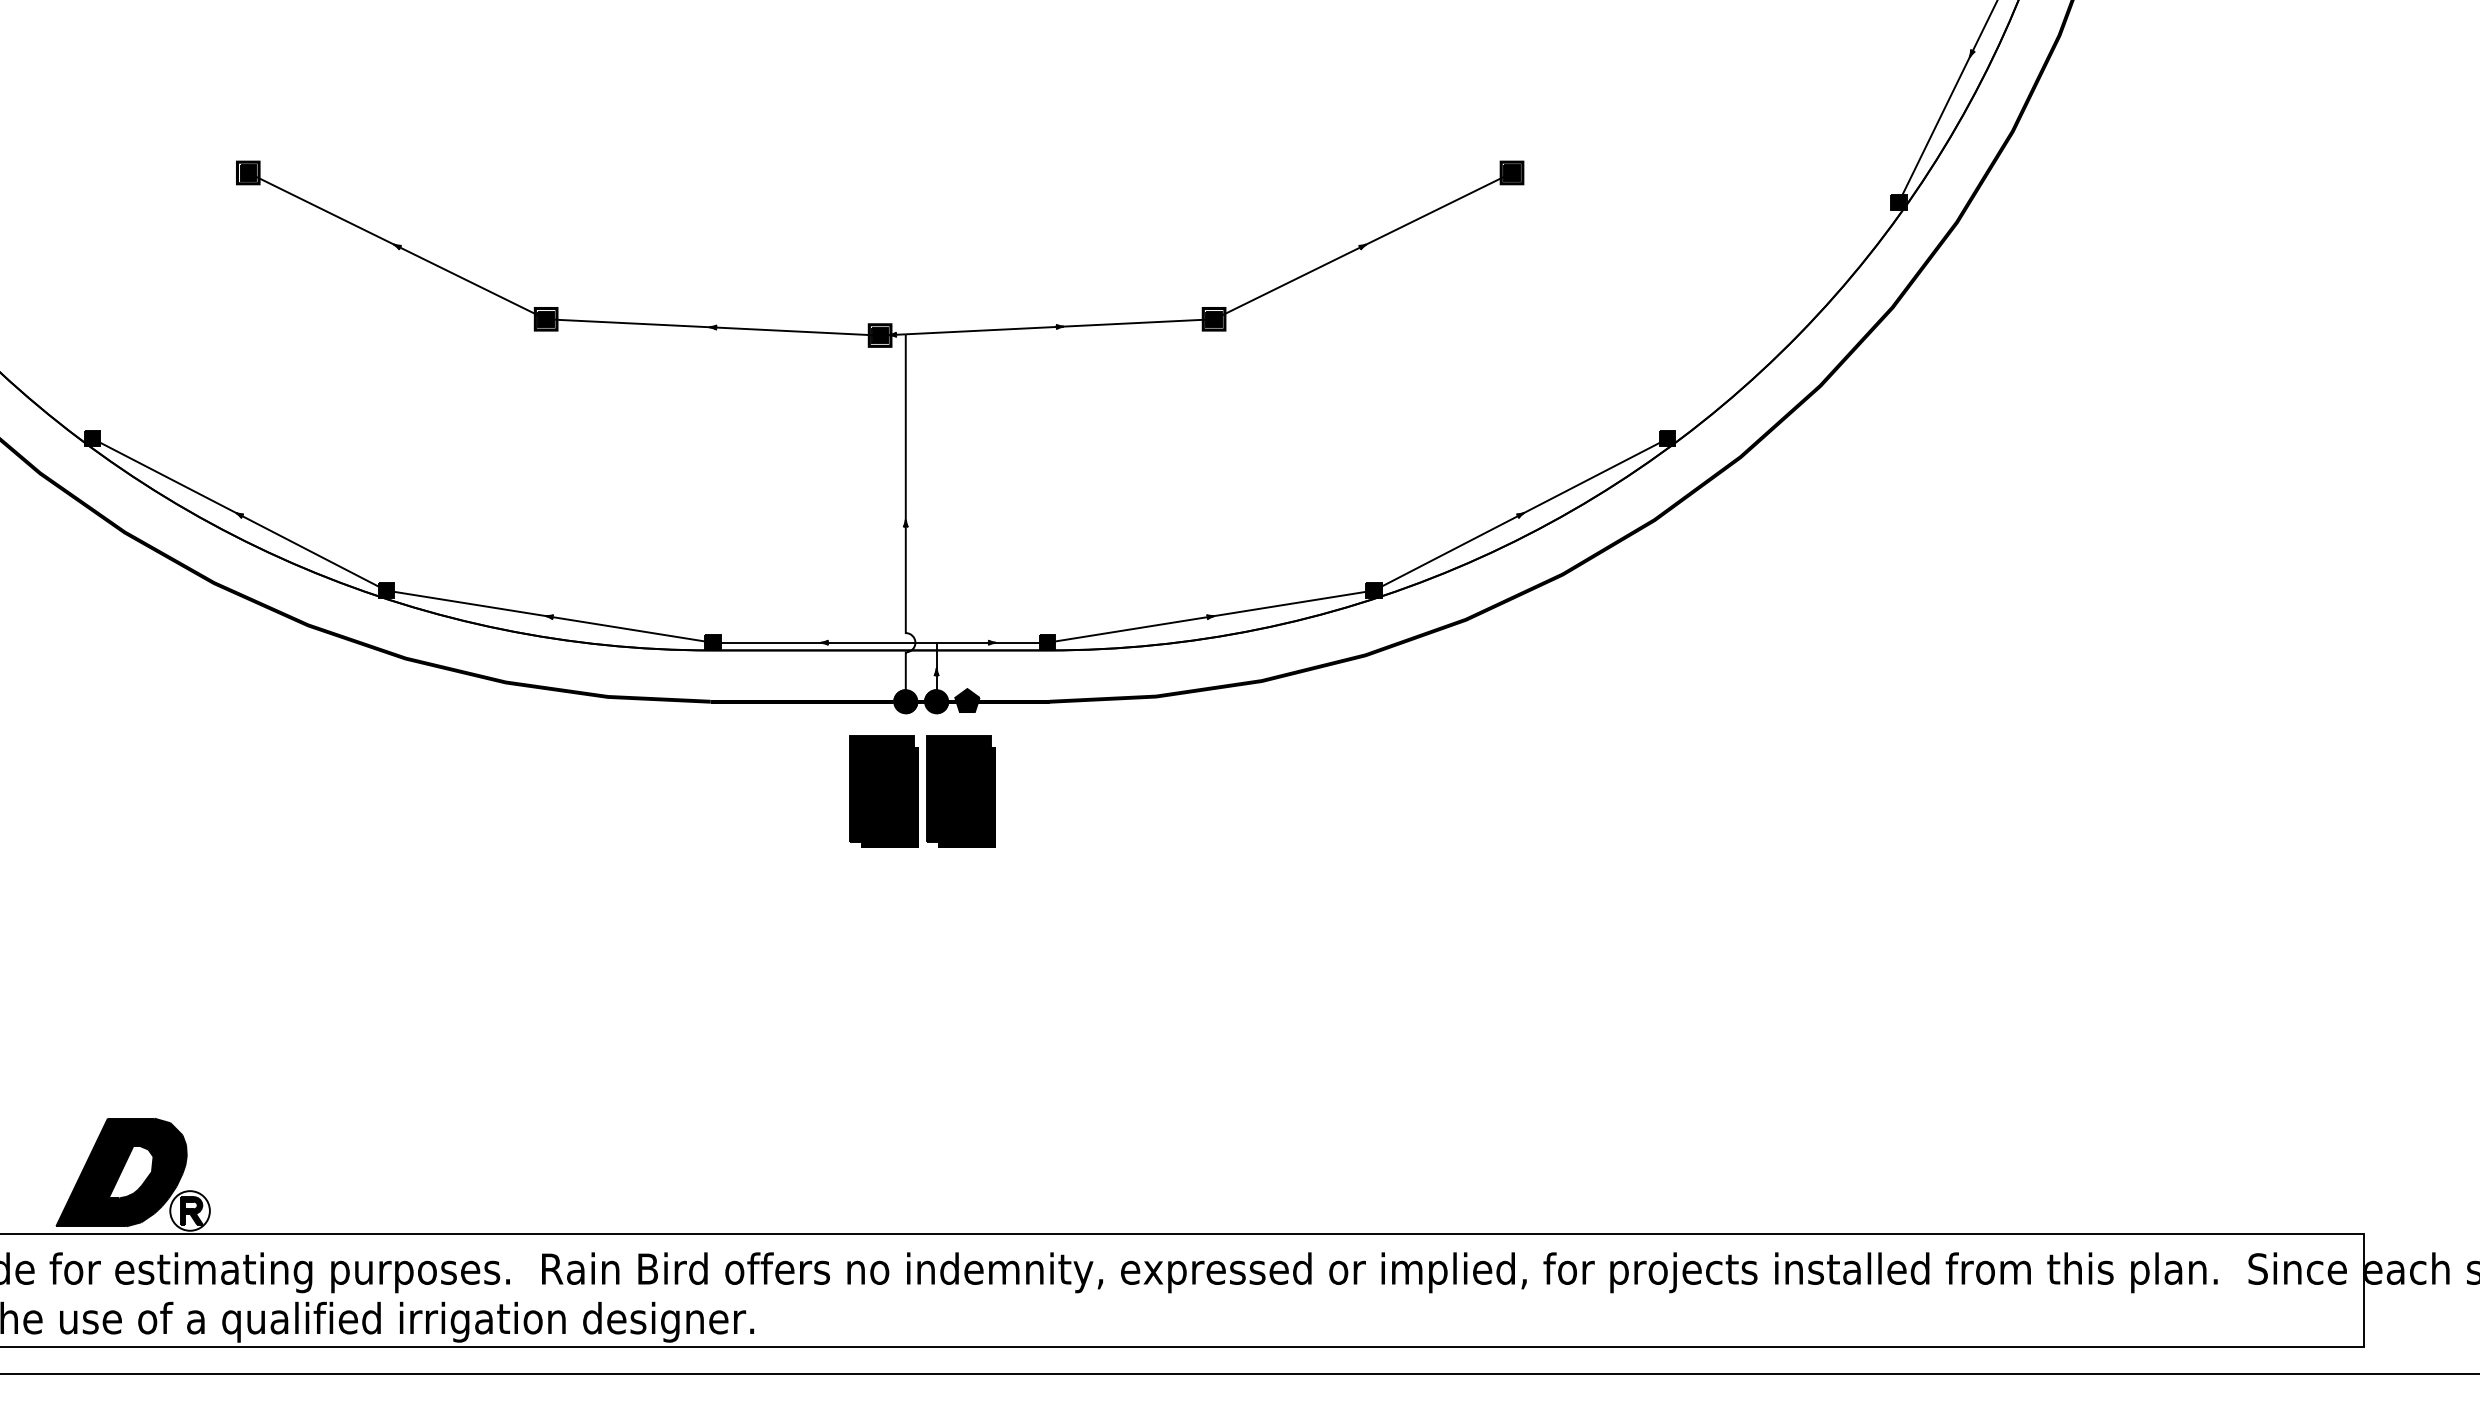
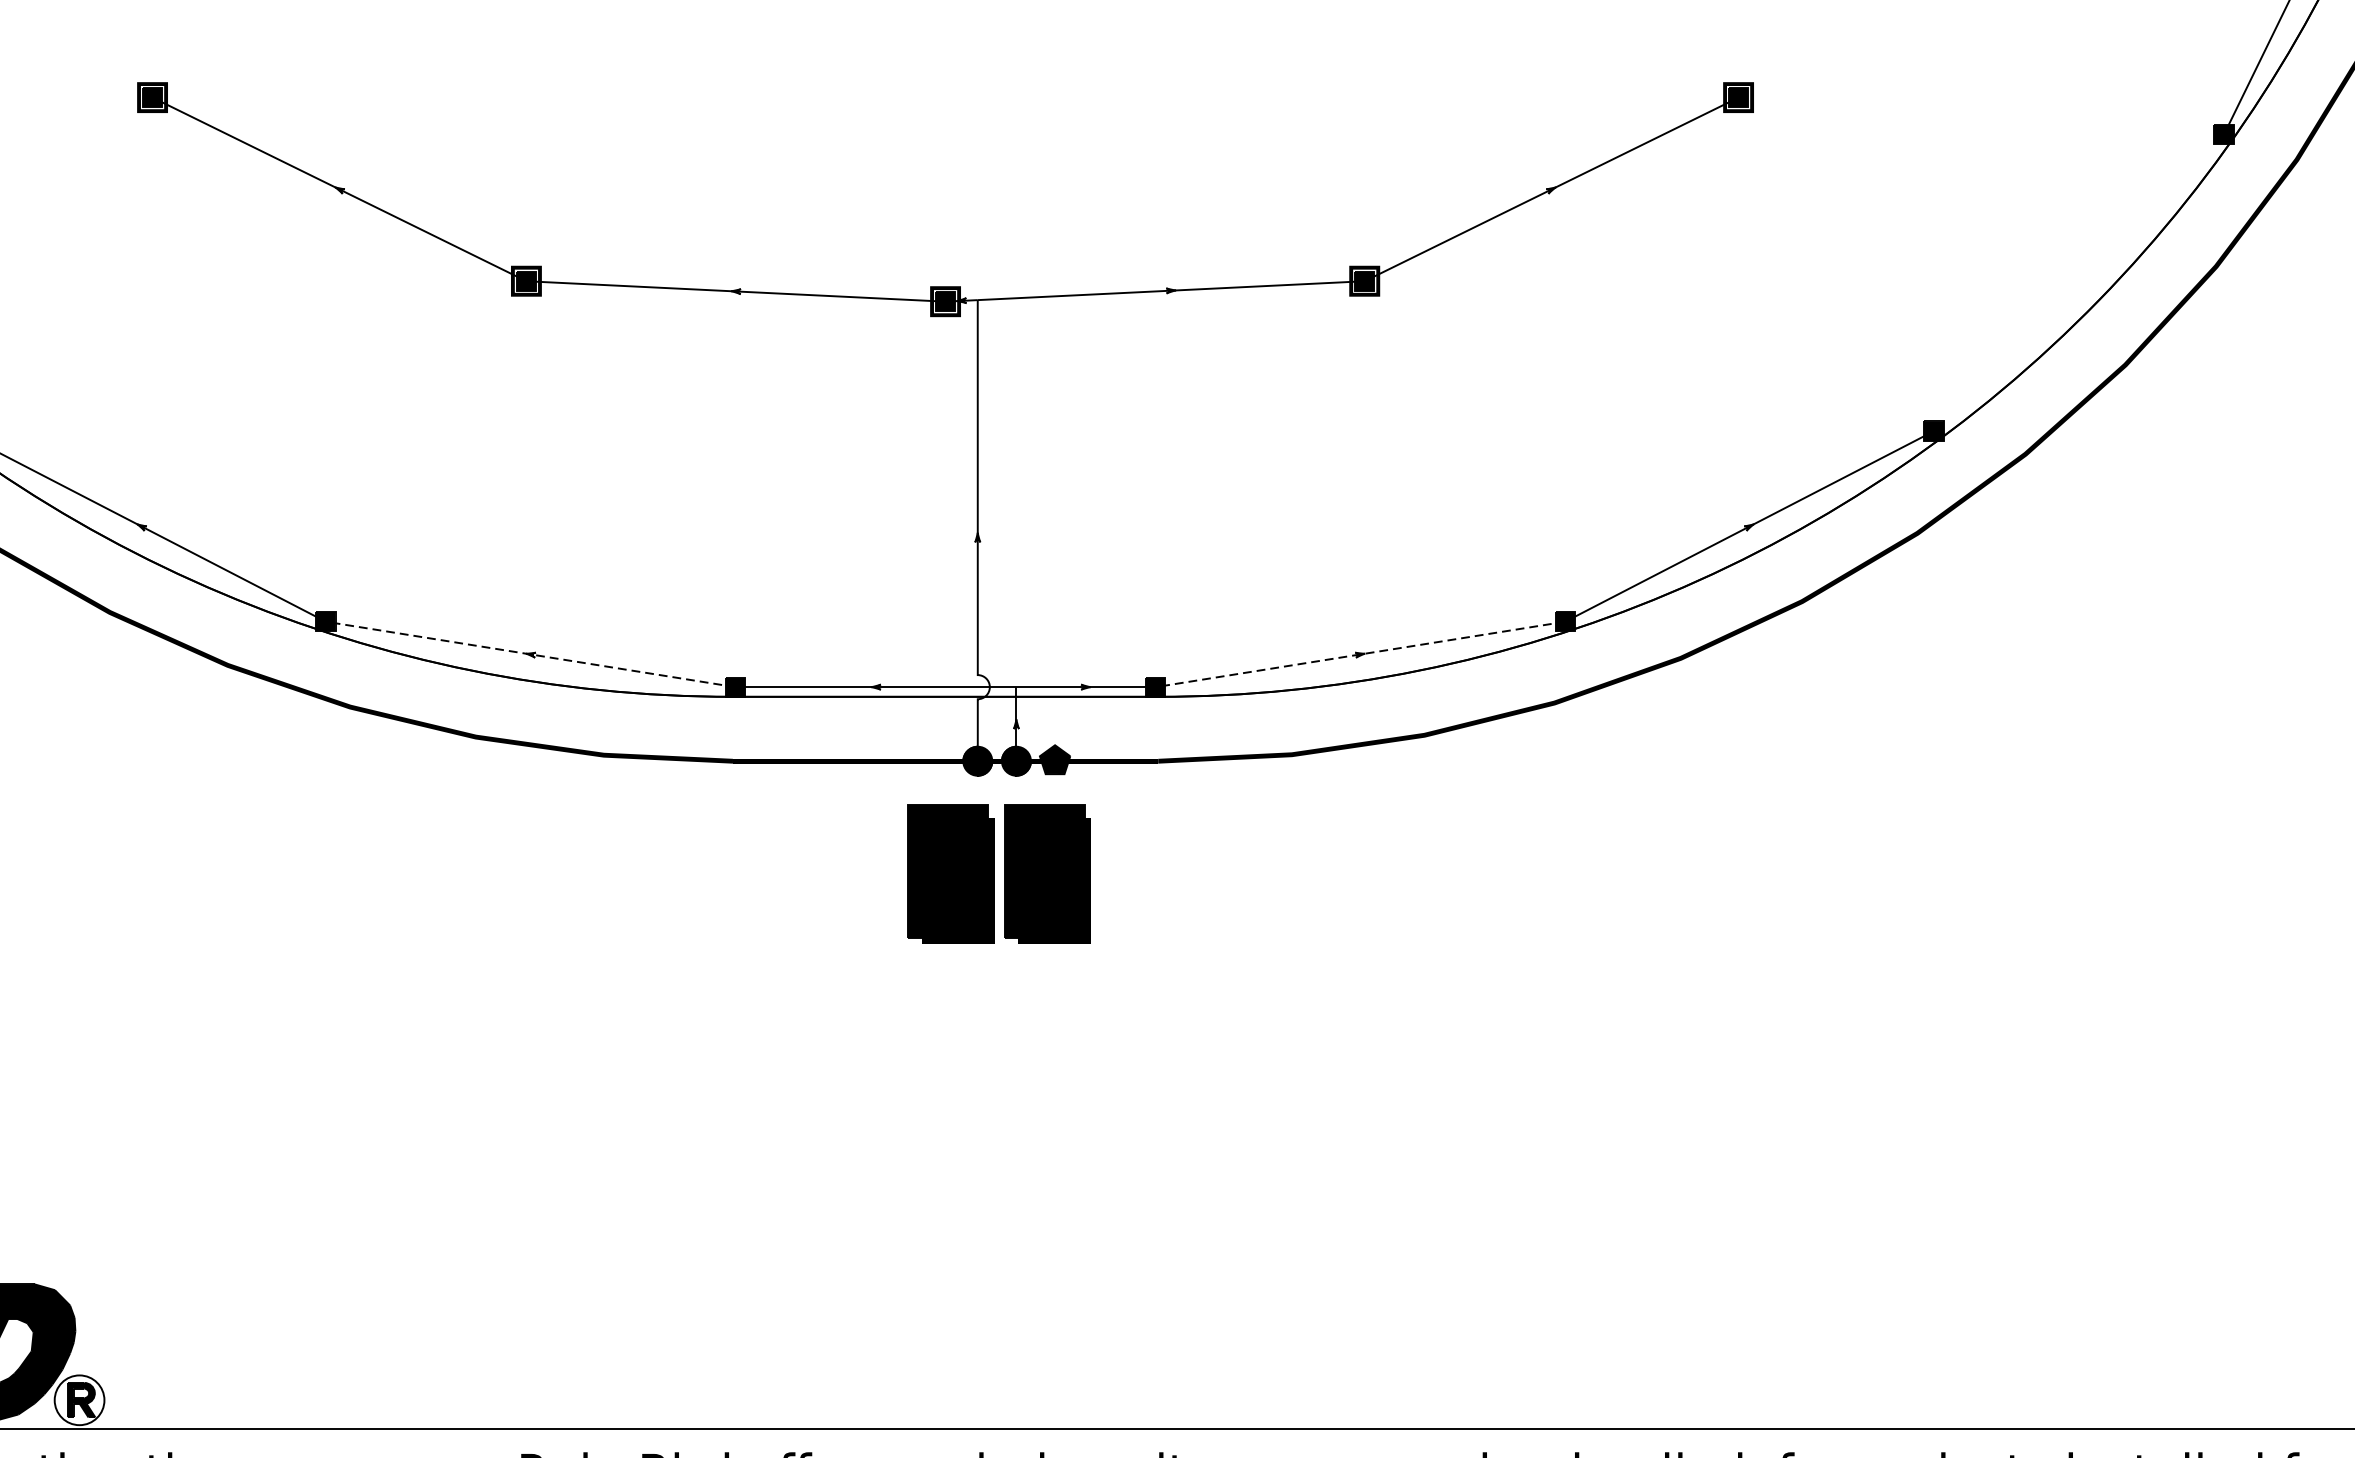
line: (549, 616) -> (530, 654), solid -> dashed
line: (1210, 616) -> (1360, 654), solid -> dashed

